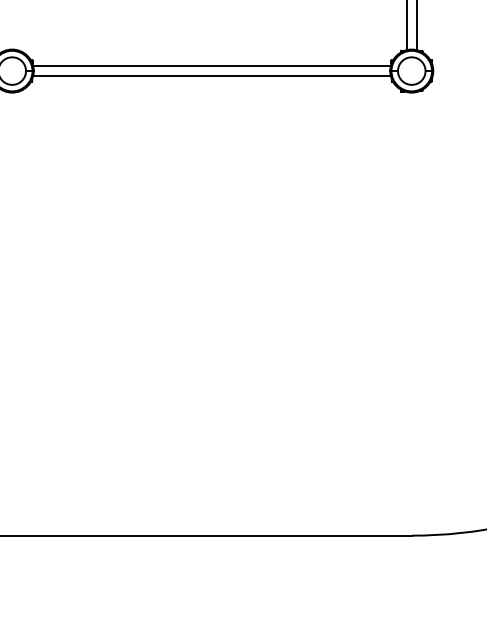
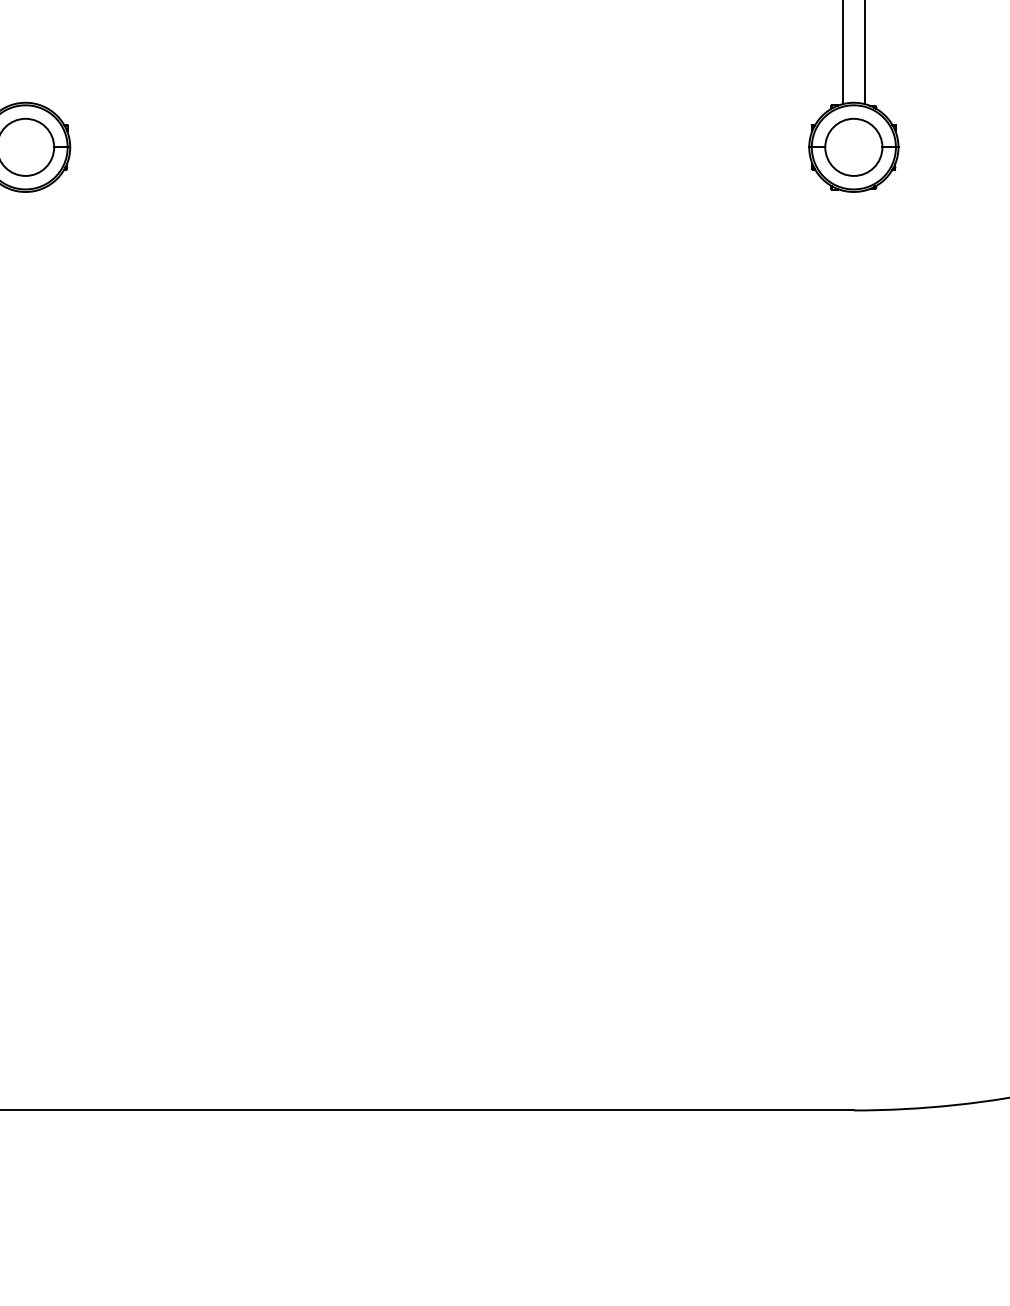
line: (211, 65) -> (438, 135), removed
line: (211, 76) -> (438, 158), removed

